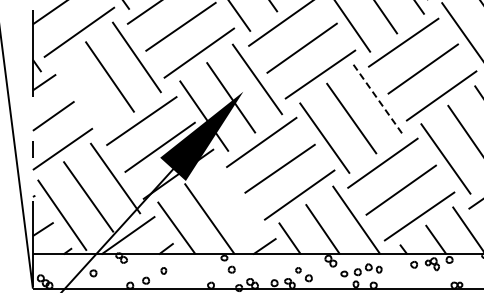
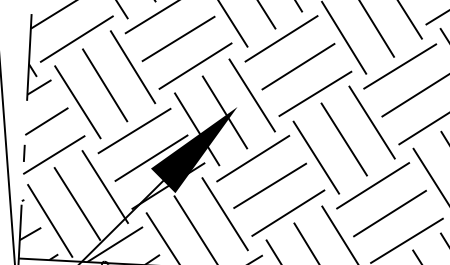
line: (83, 94) -> (77, 101), added
line: (378, 100) -> (371, 122), dashed -> solid
line: (236, 198) -> (225, 213), added

